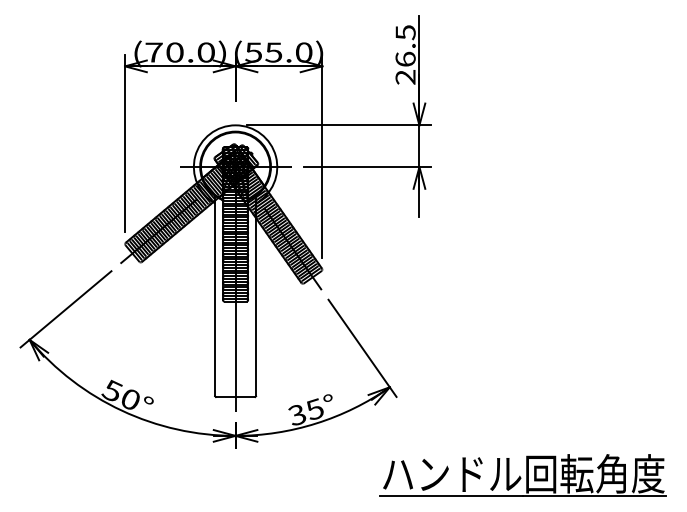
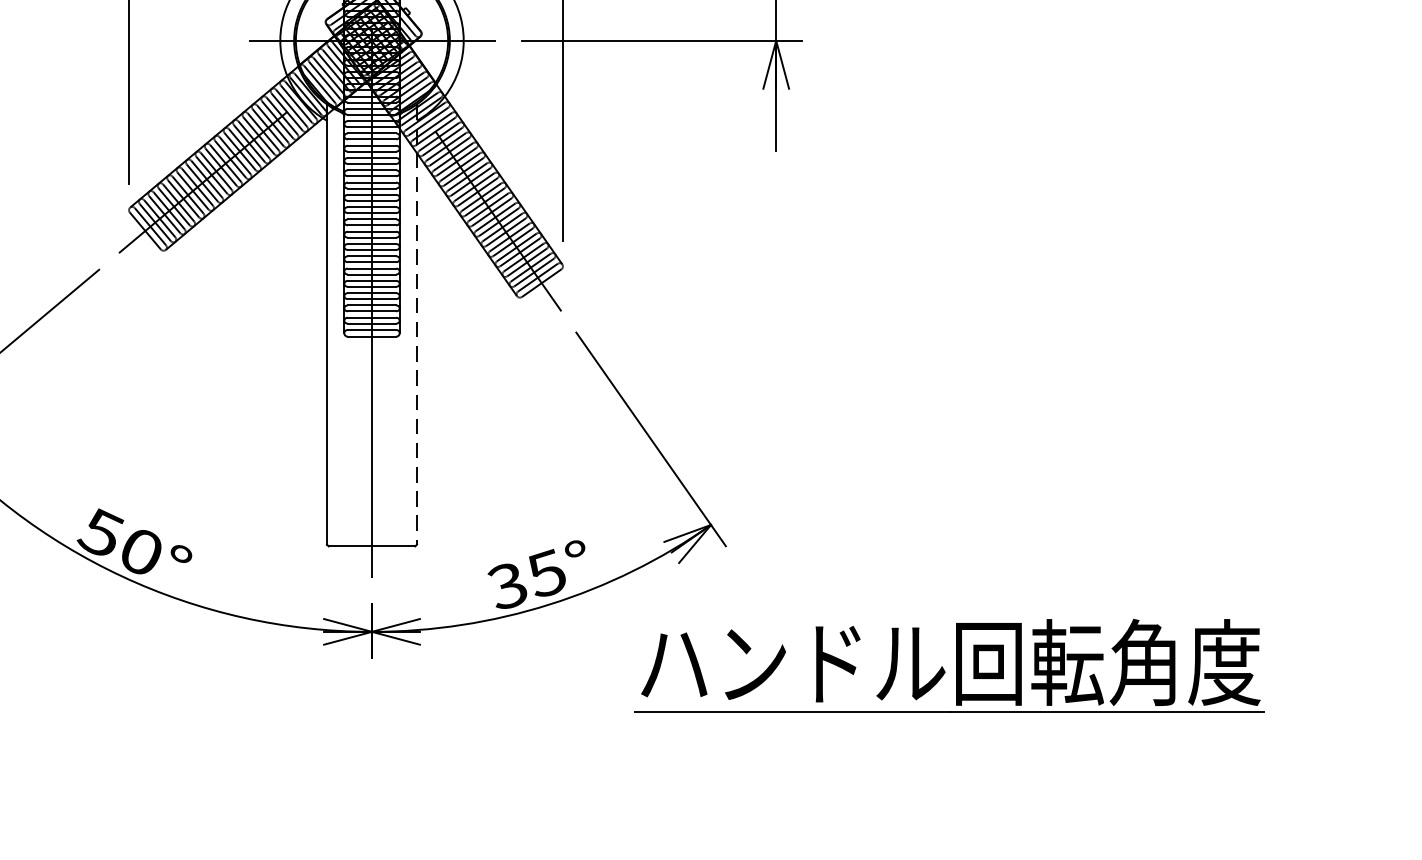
line: (256, 296) -> (417, 325), solid -> dashed
part: (522, 475) -> (947, 666), moved

